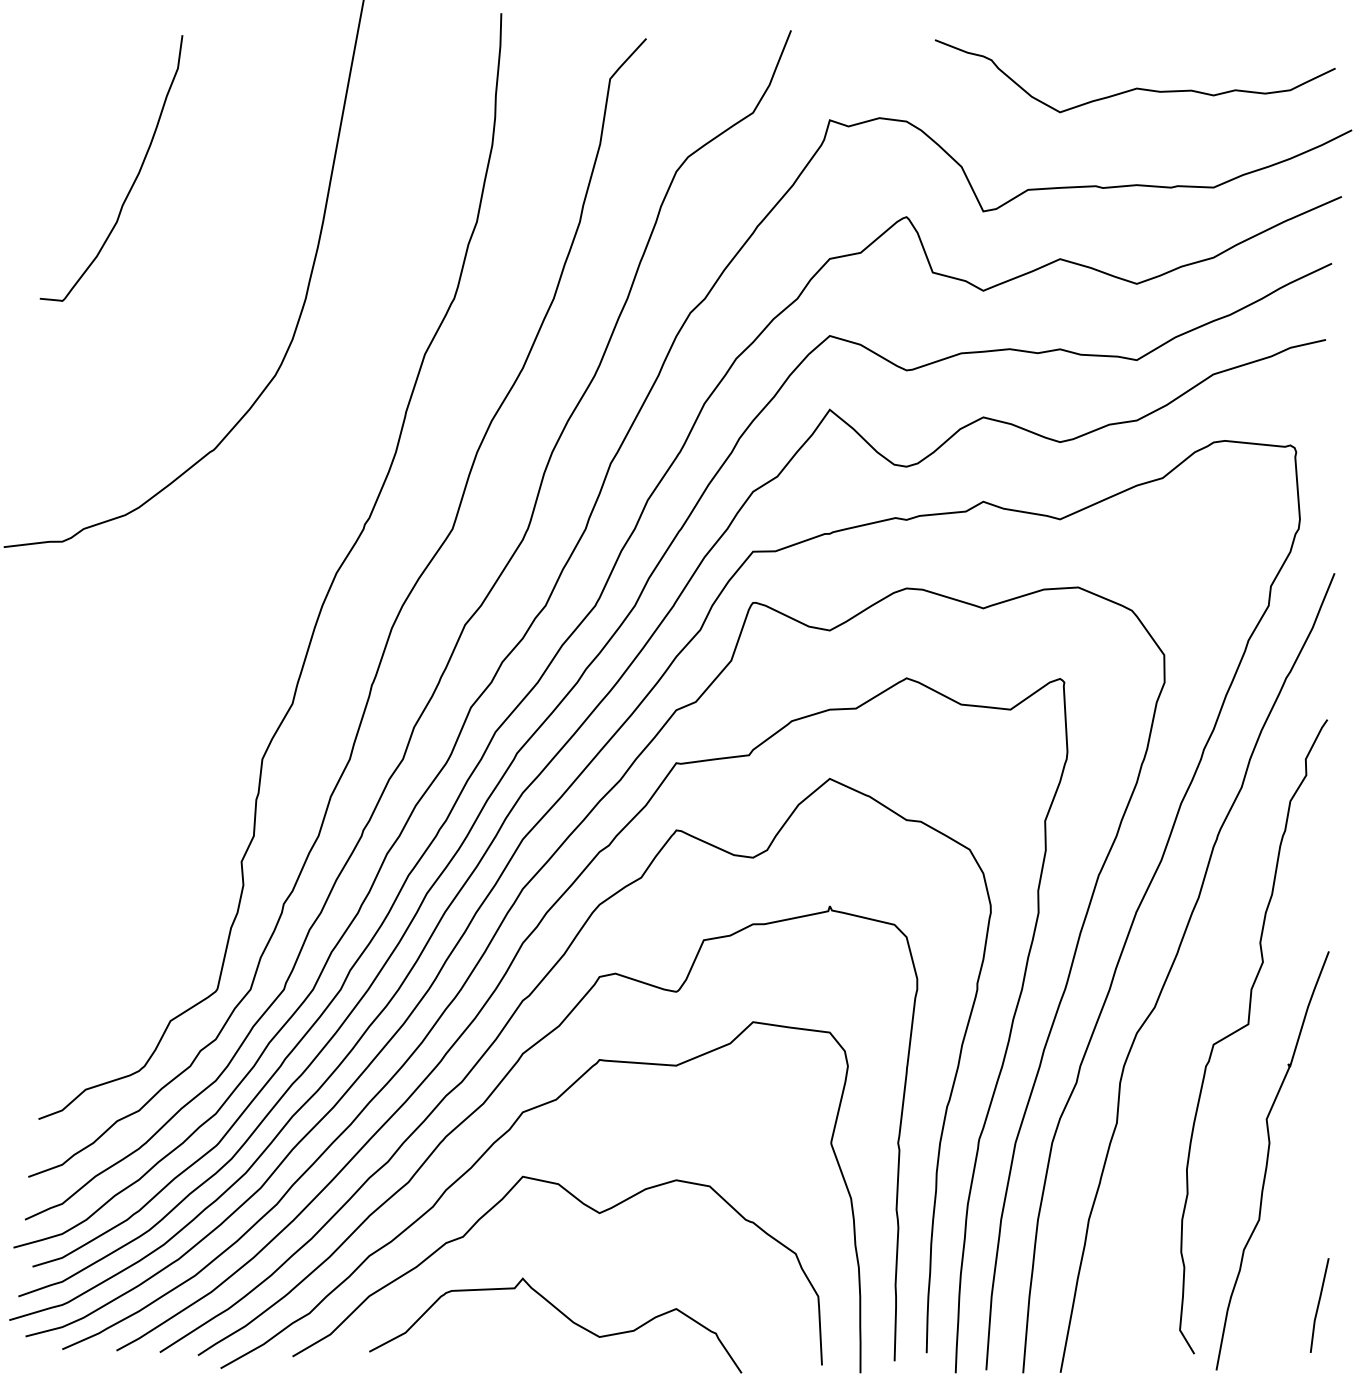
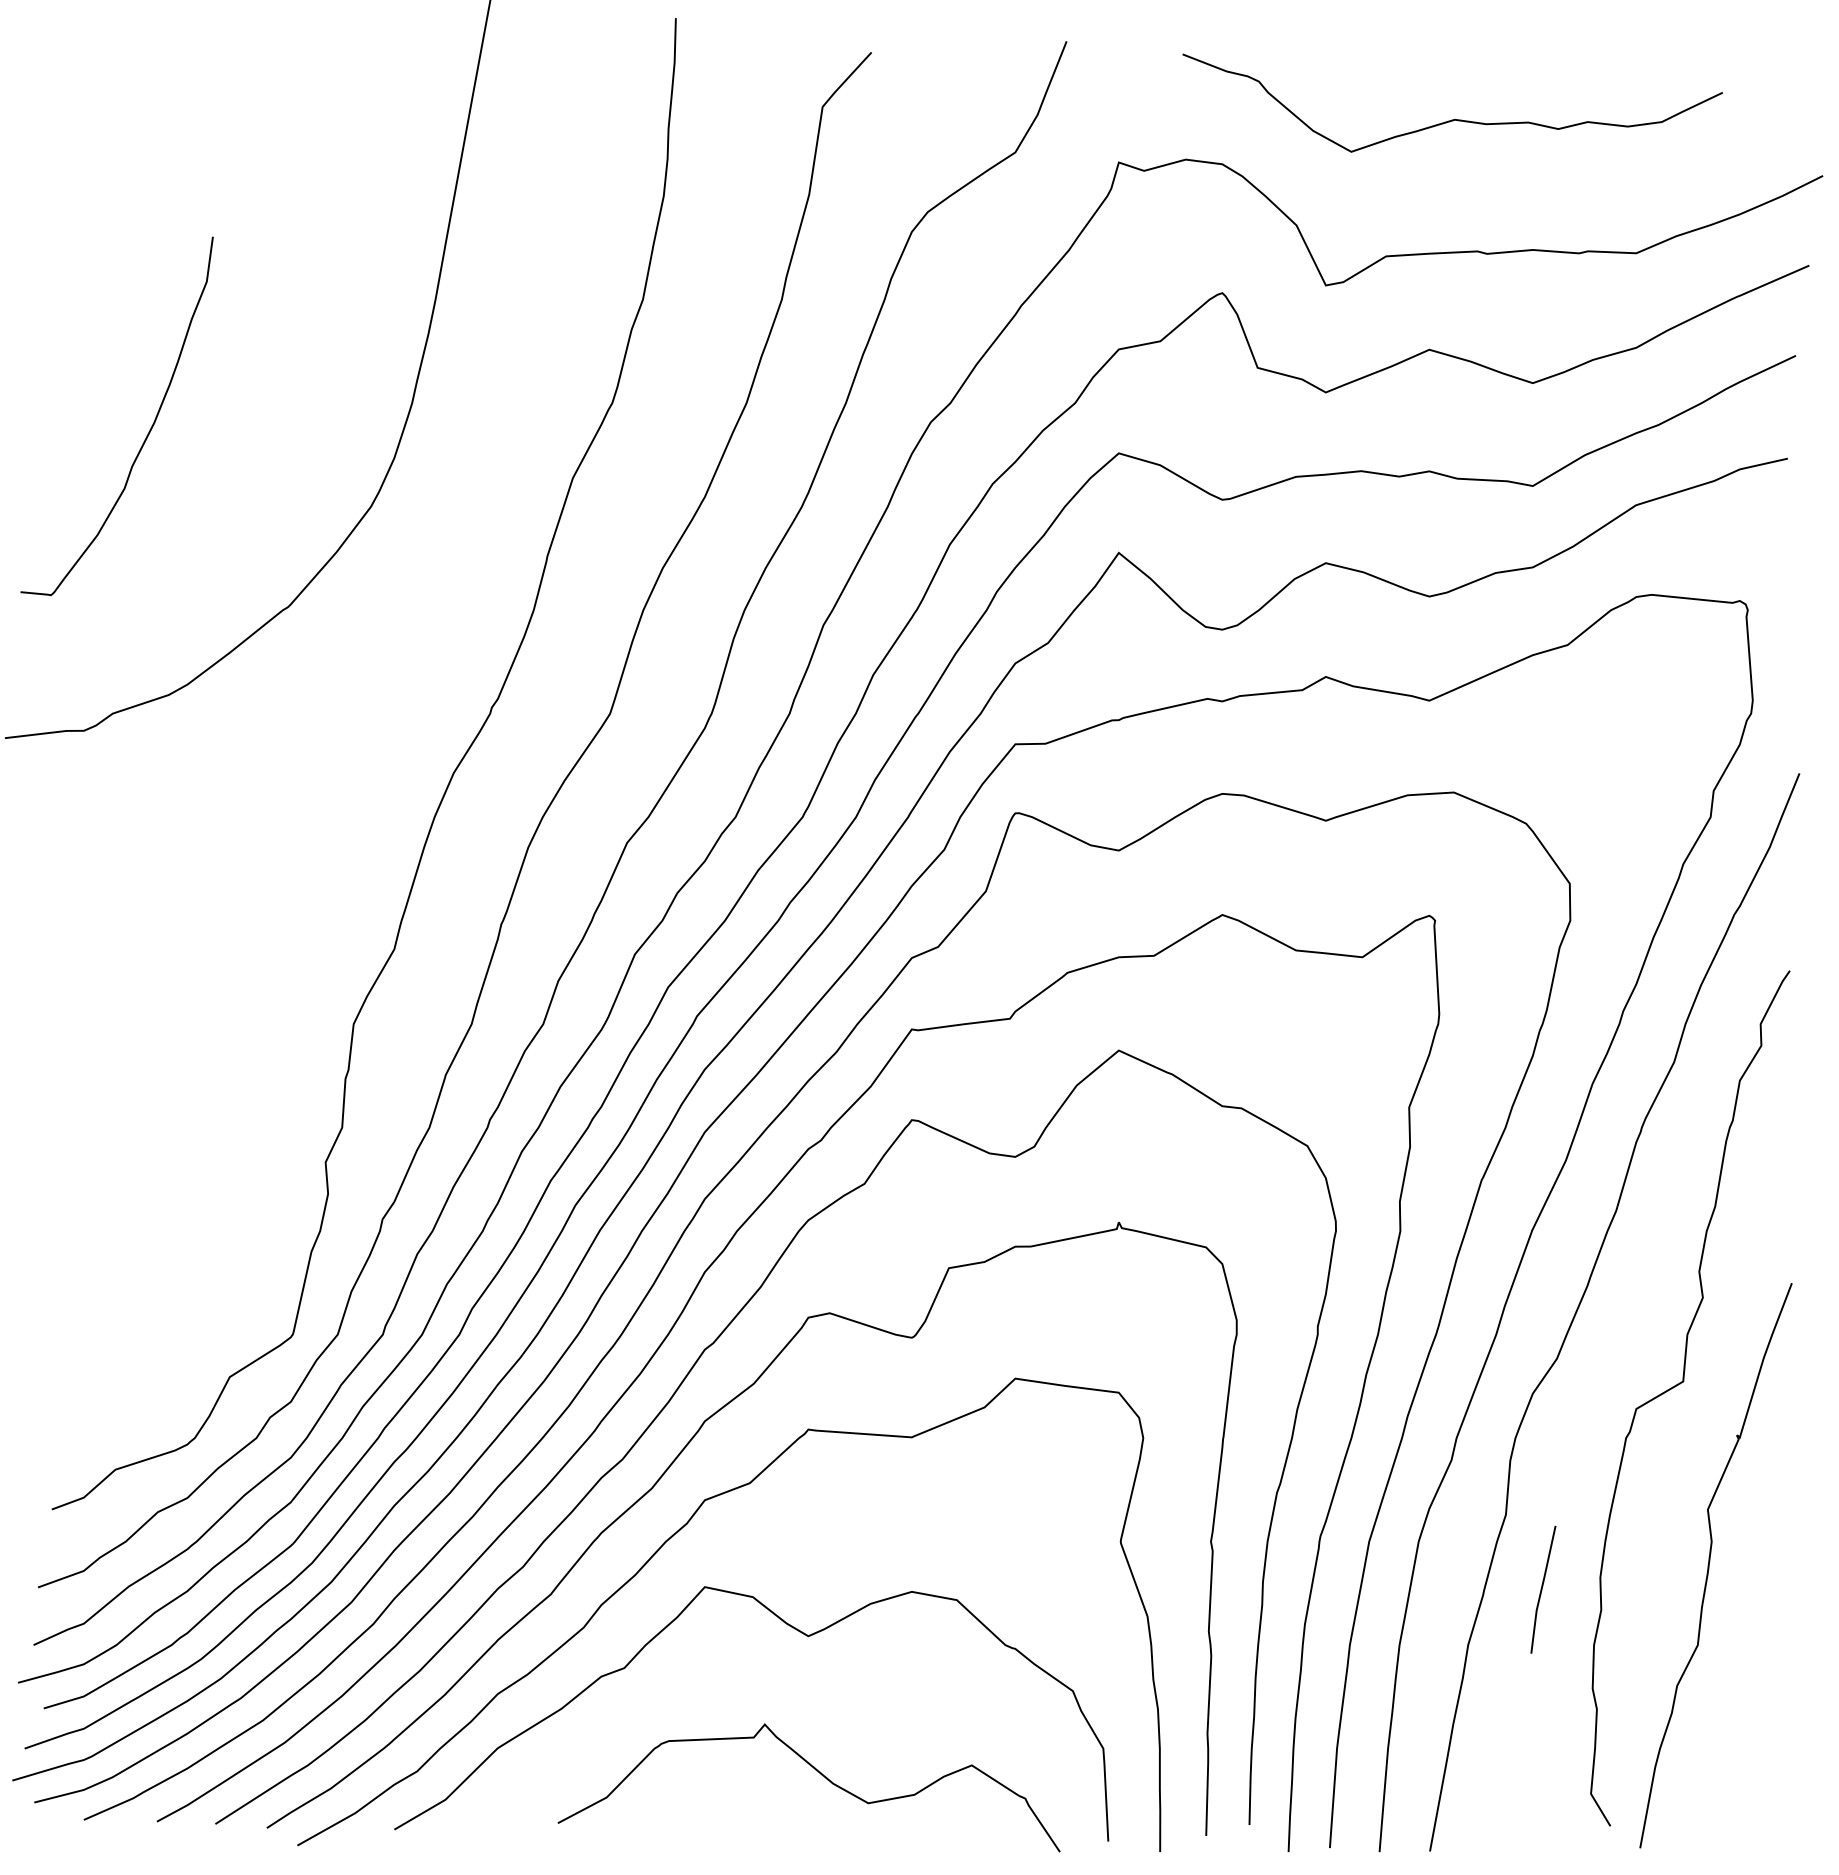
curve: (1135, 88) -> (1452, 119), moved
curve: (134, 179) -> (148, 431), moved
line: (1319, 1305) -> (1542, 1589), moved
curve: (564, 1315) -> (820, 1774), moved

